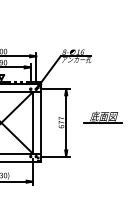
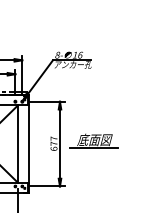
part: (102, 117) -> (93, 141), moved

